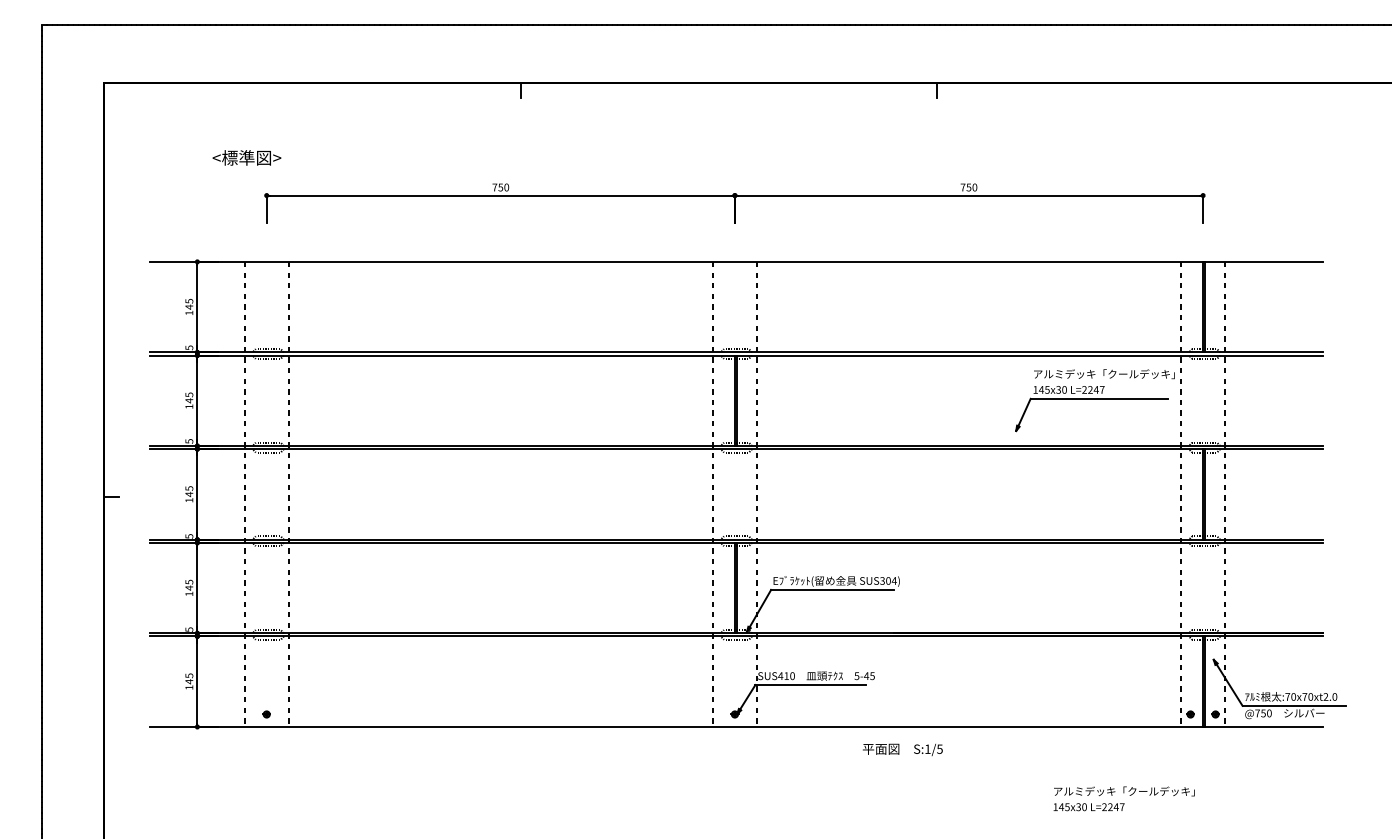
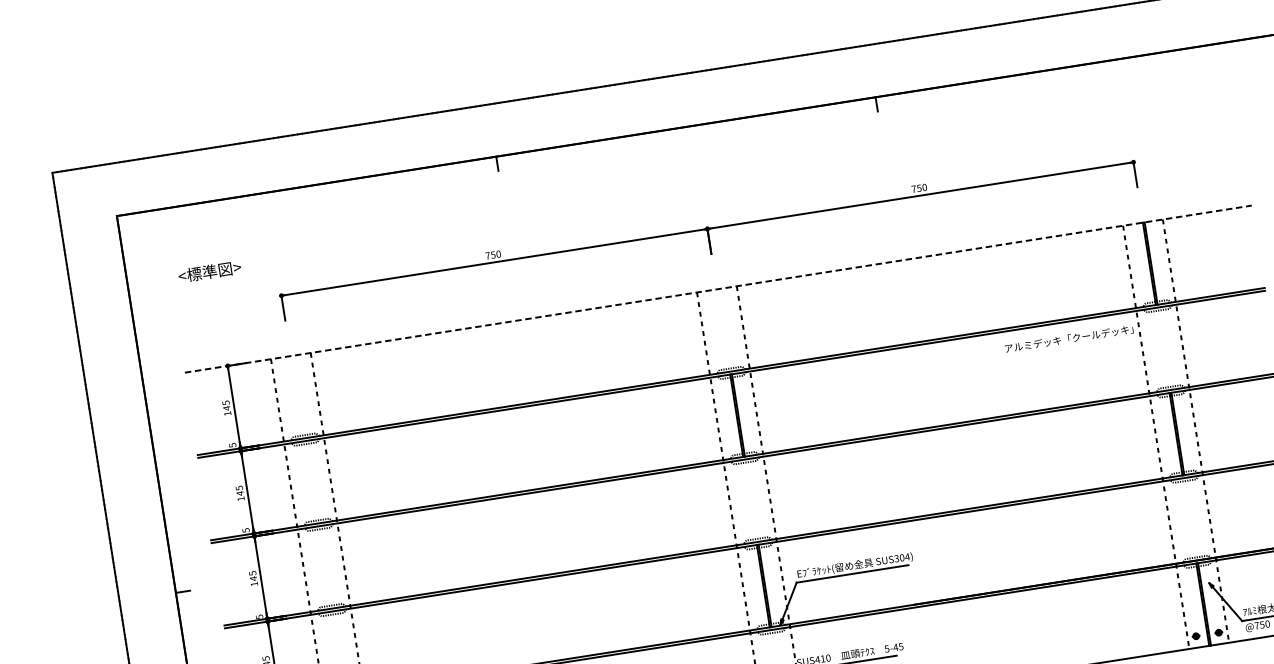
text: (246, 157) -> (209, 271), moved
line: (736, 261) -> (718, 288), solid -> dashed
part: (1091, 399) -> (1061, 363), removed

